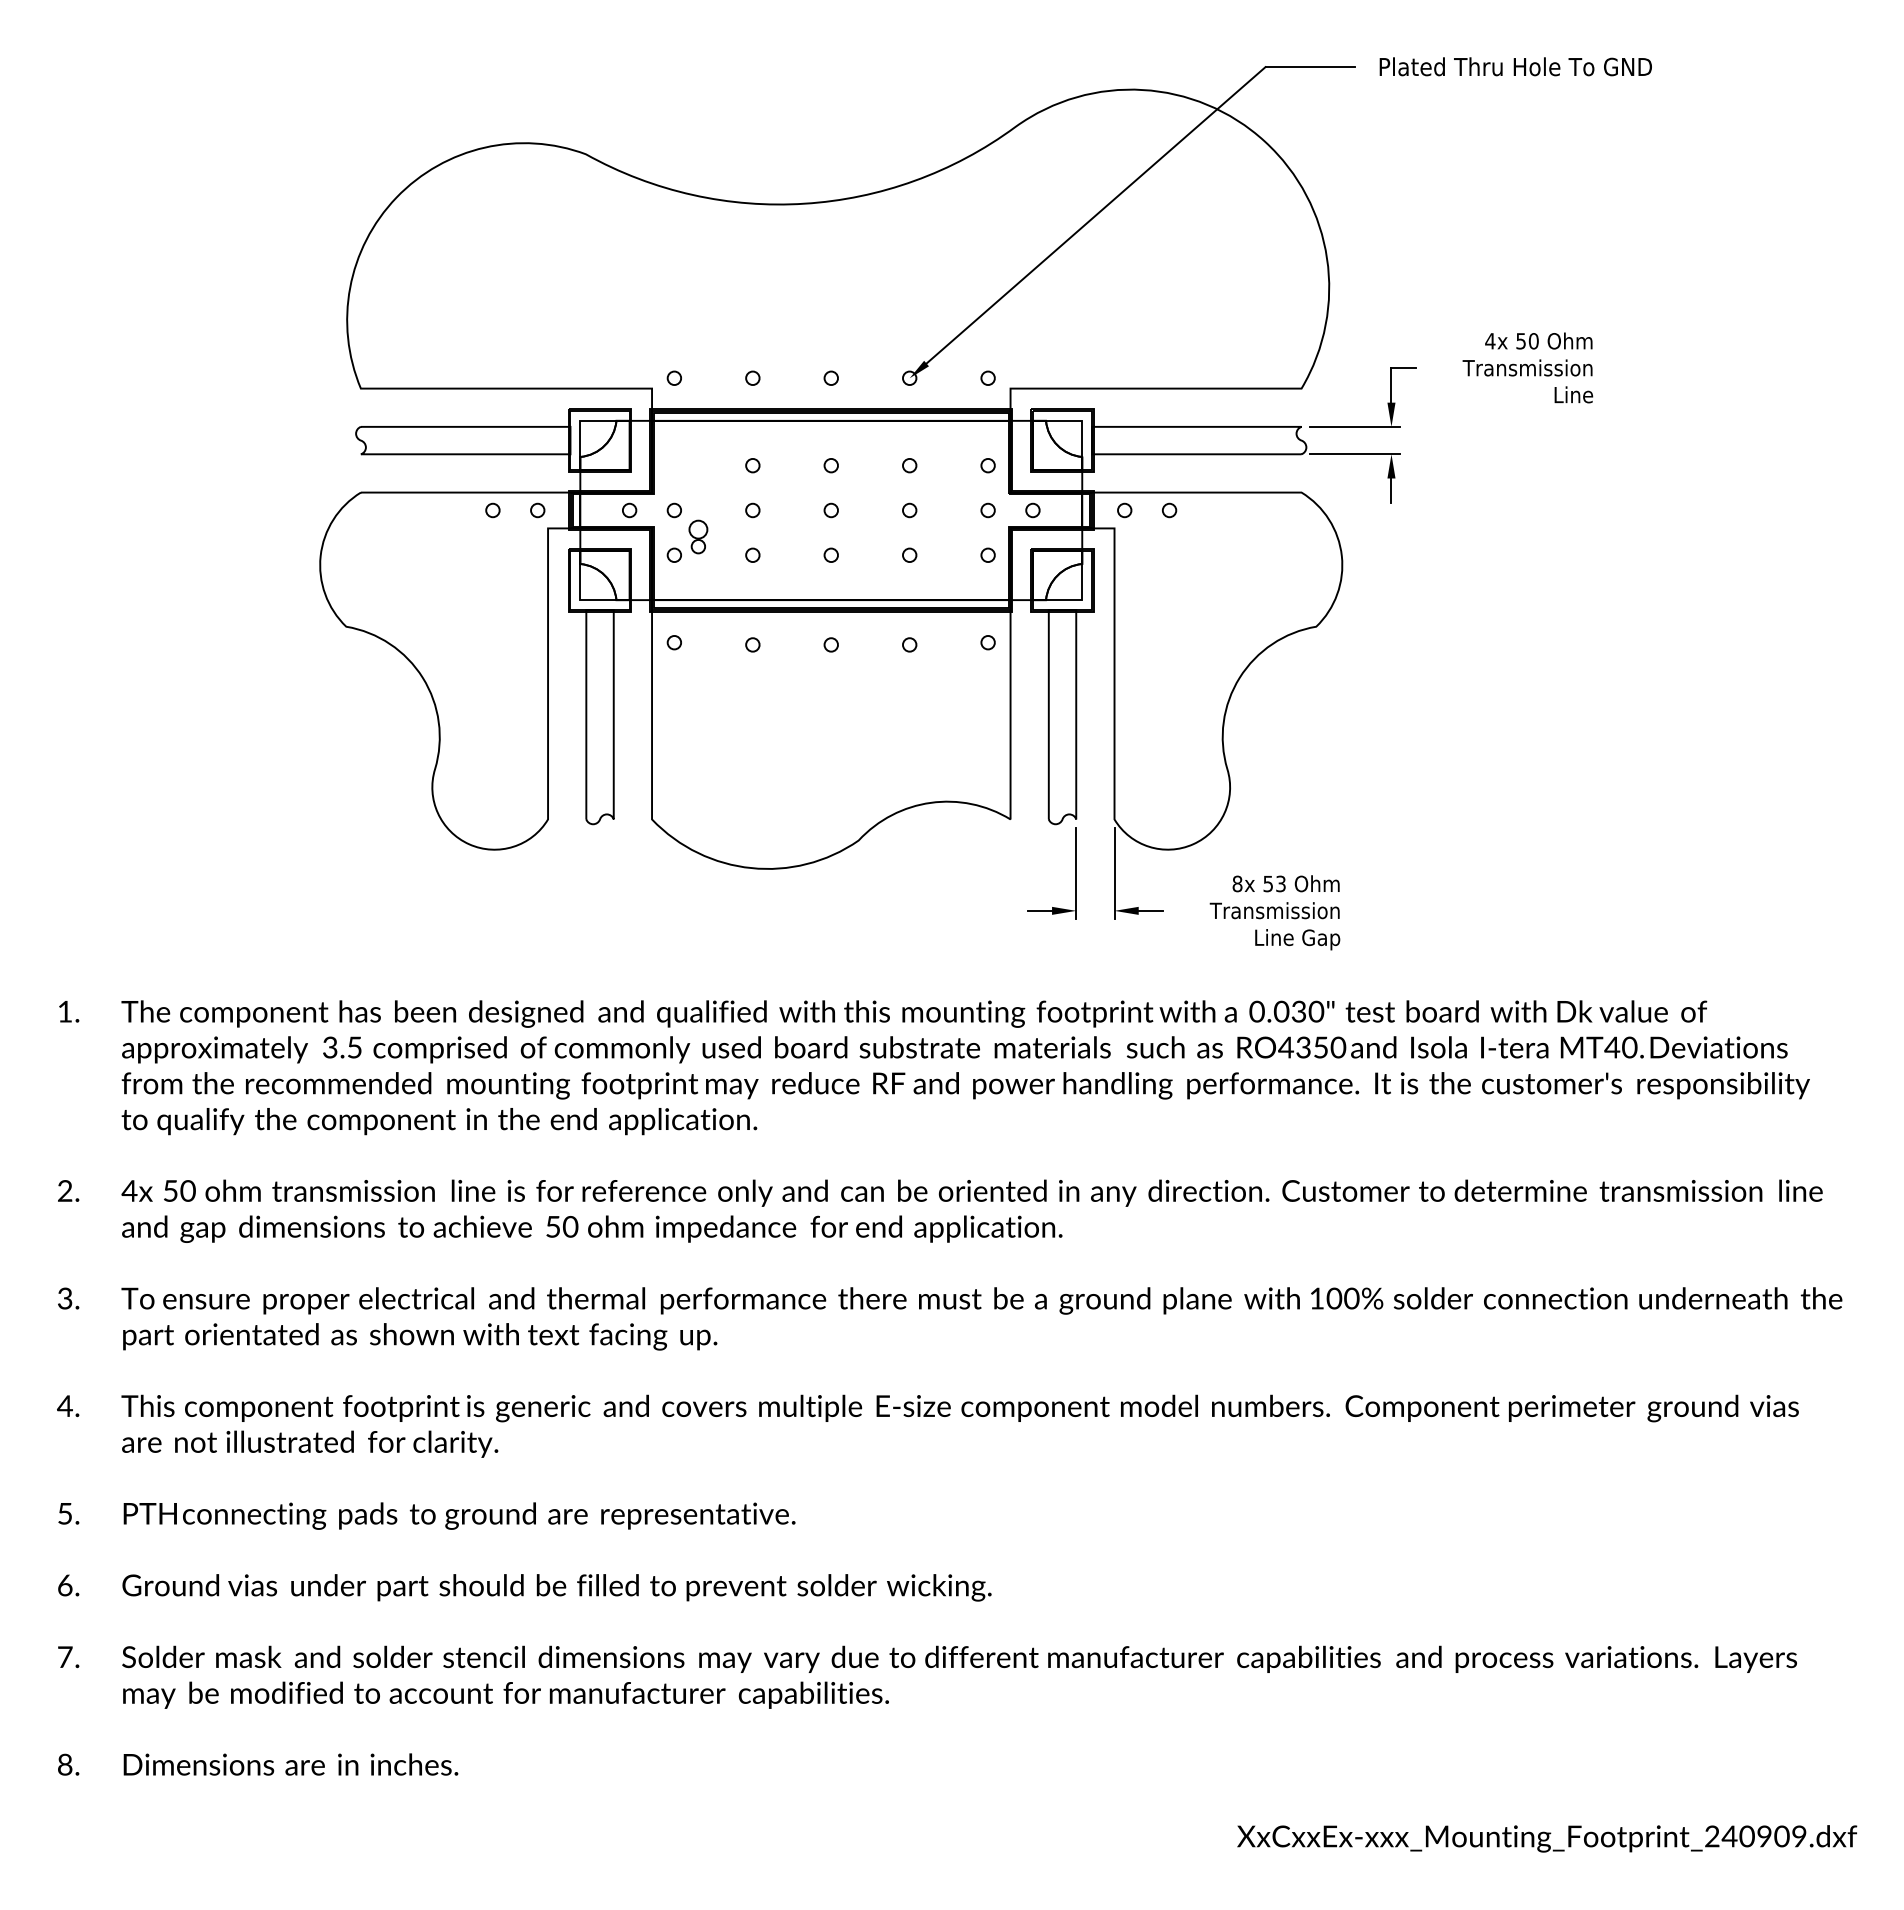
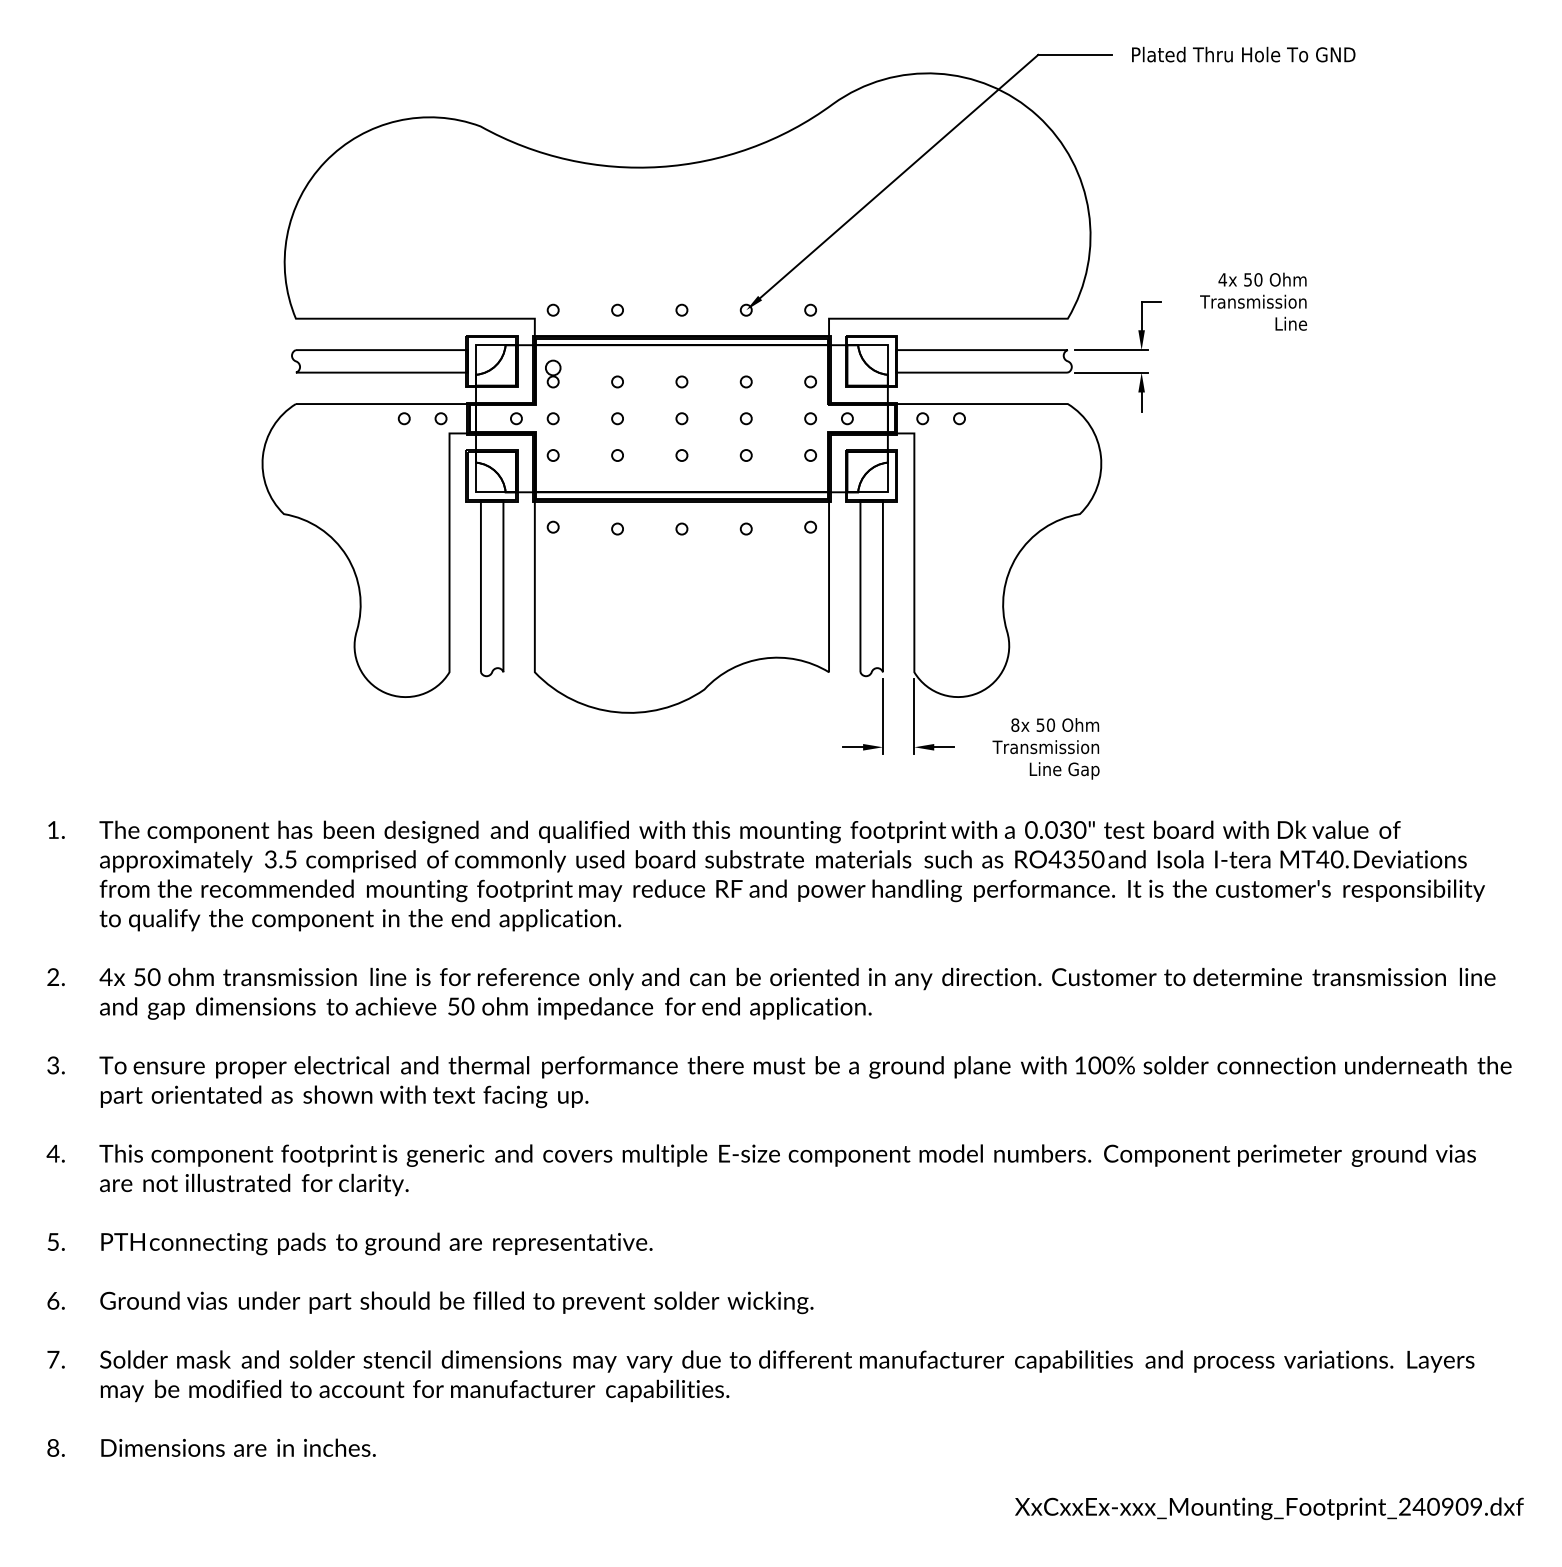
part: (698, 536) -> (553, 373), moved
text: (1280, 883) -> (1050, 724), 53 -> 50

